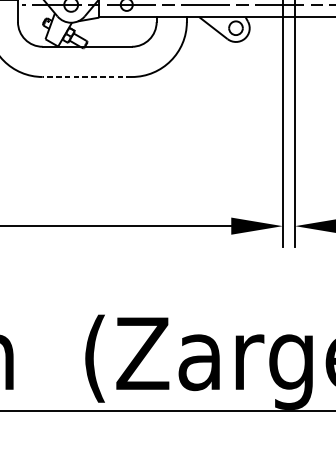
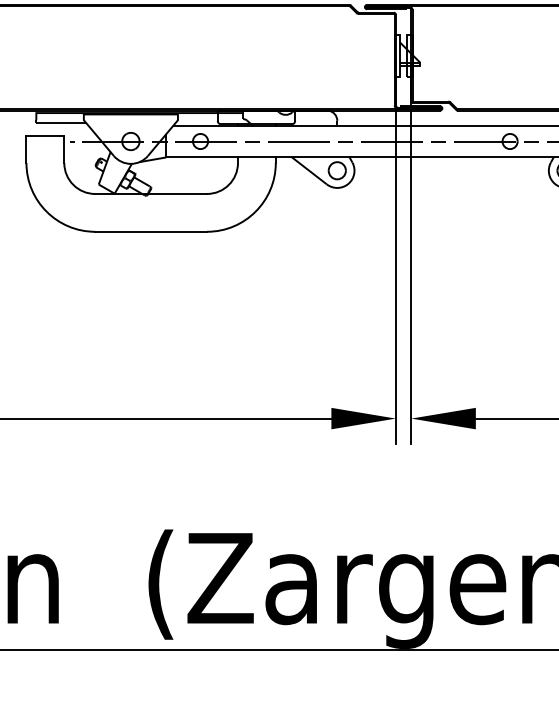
line: (87, 76) -> (151, 231), dashed -> solid

